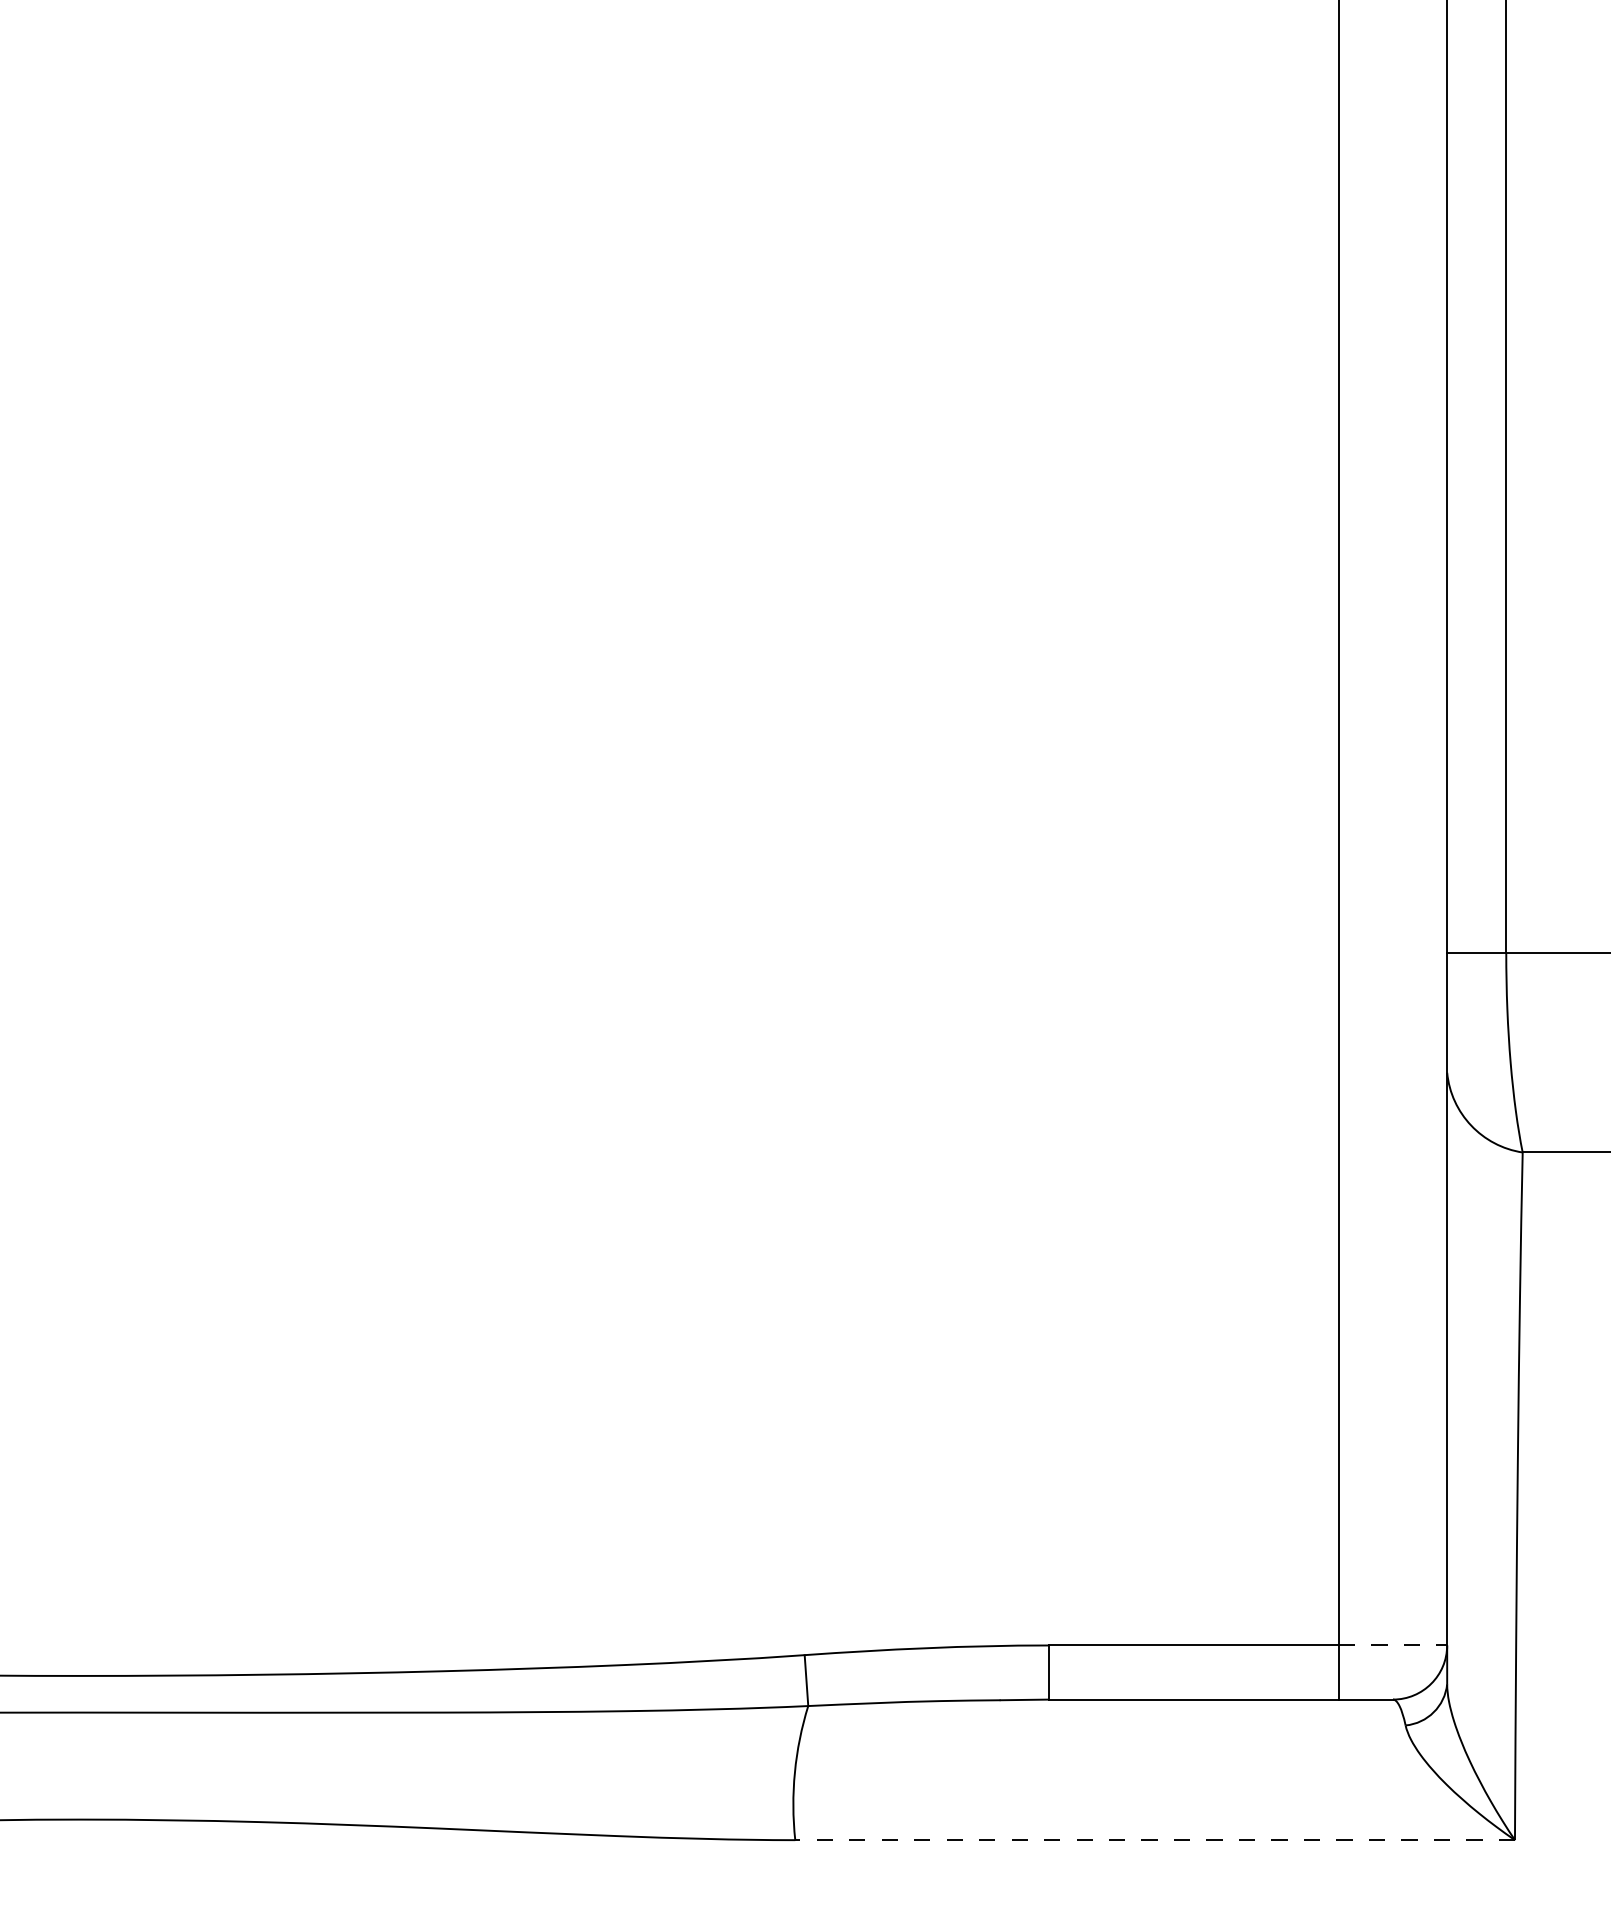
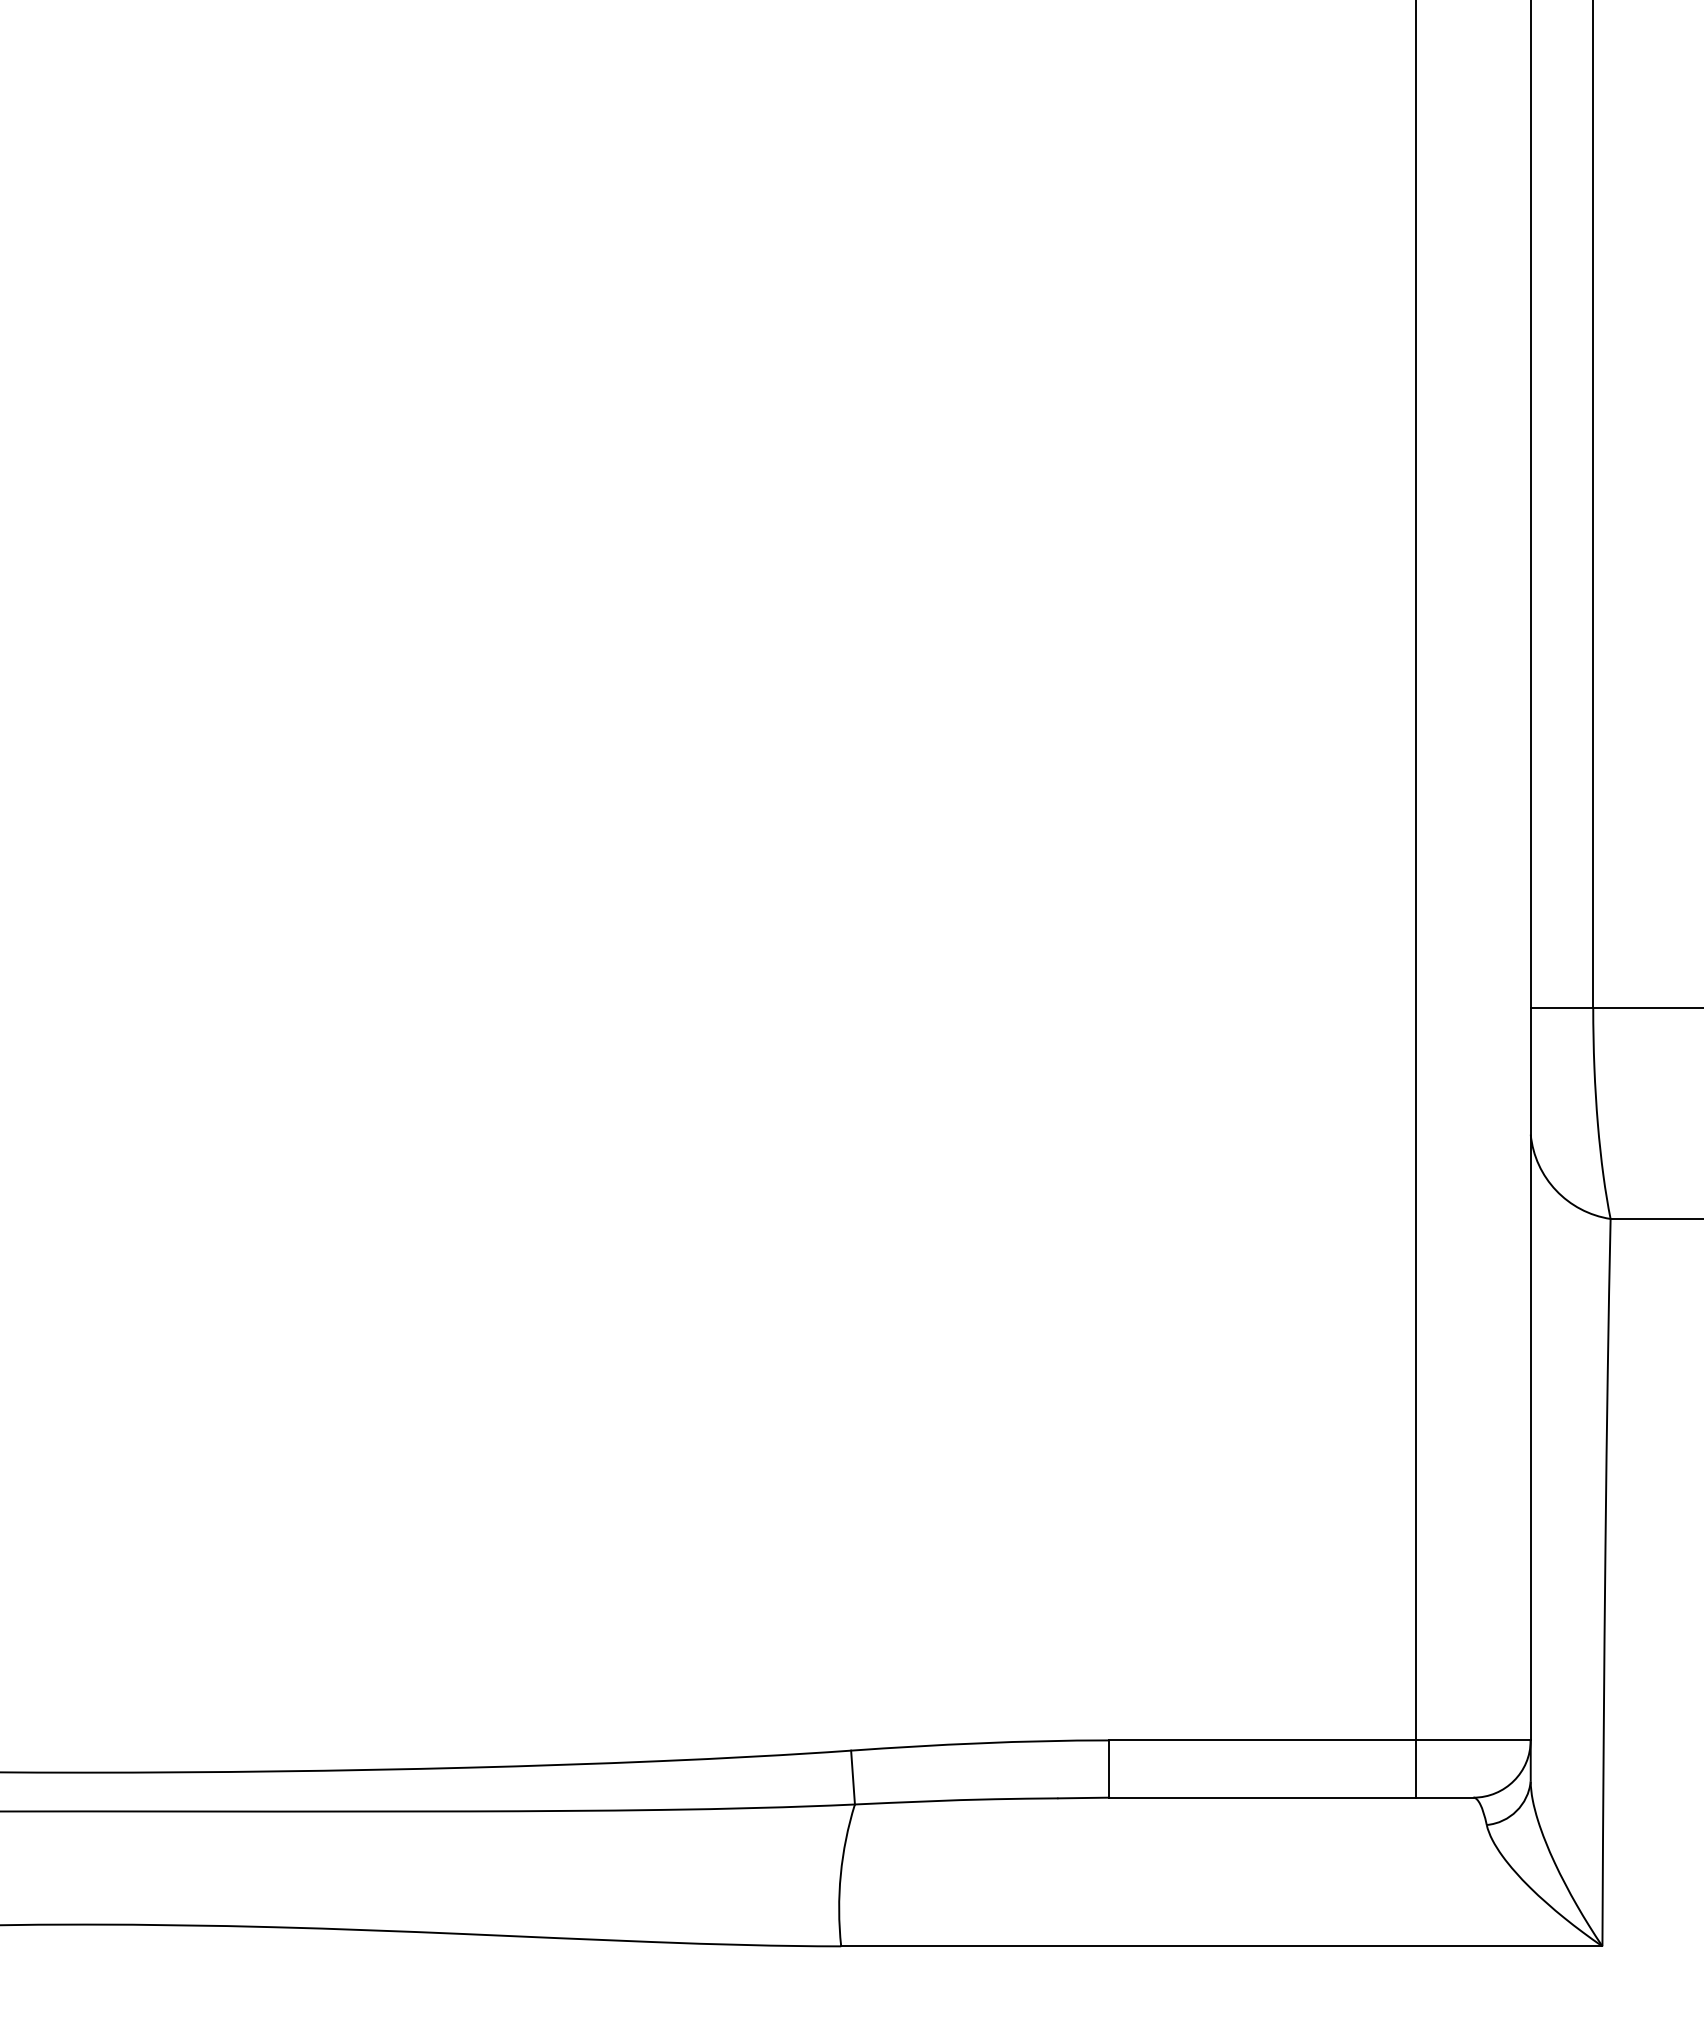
line: (1393, 1645) -> (1473, 1740), dashed -> solid
line: (1154, 1840) -> (1221, 1946), dashed -> solid

